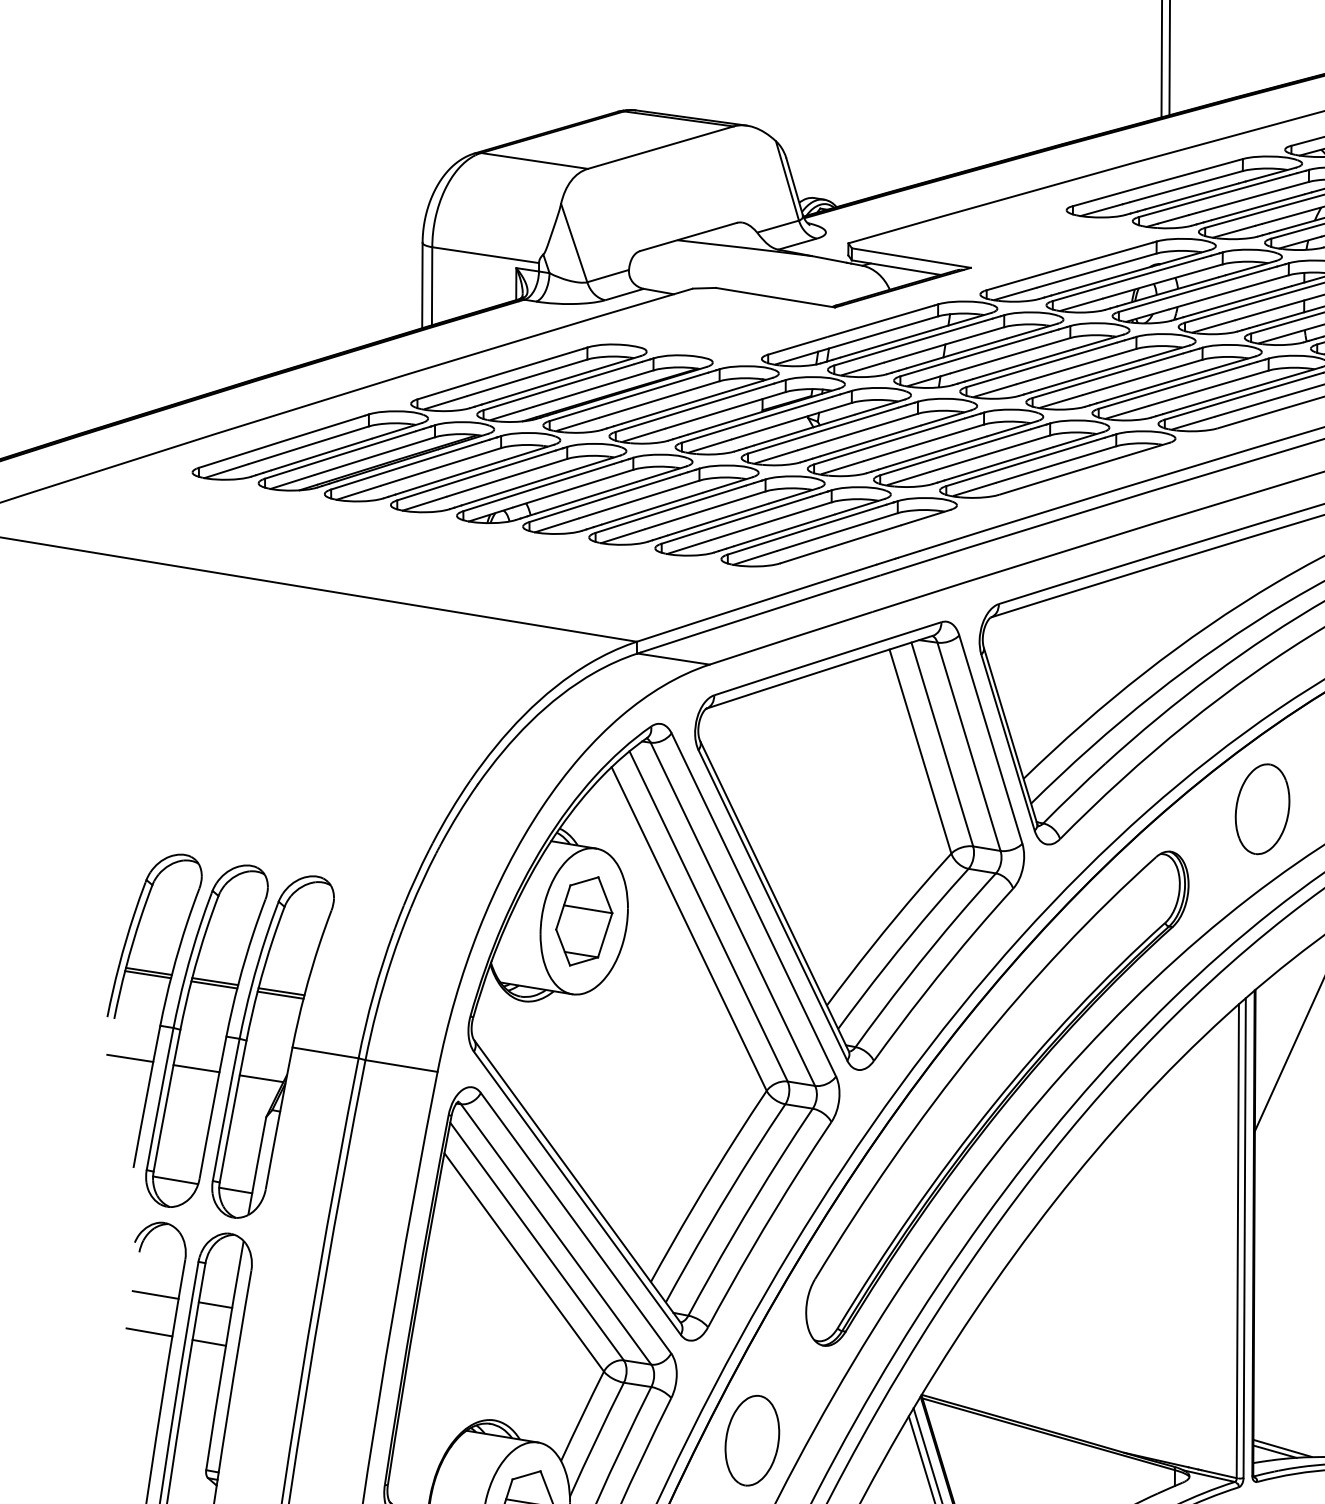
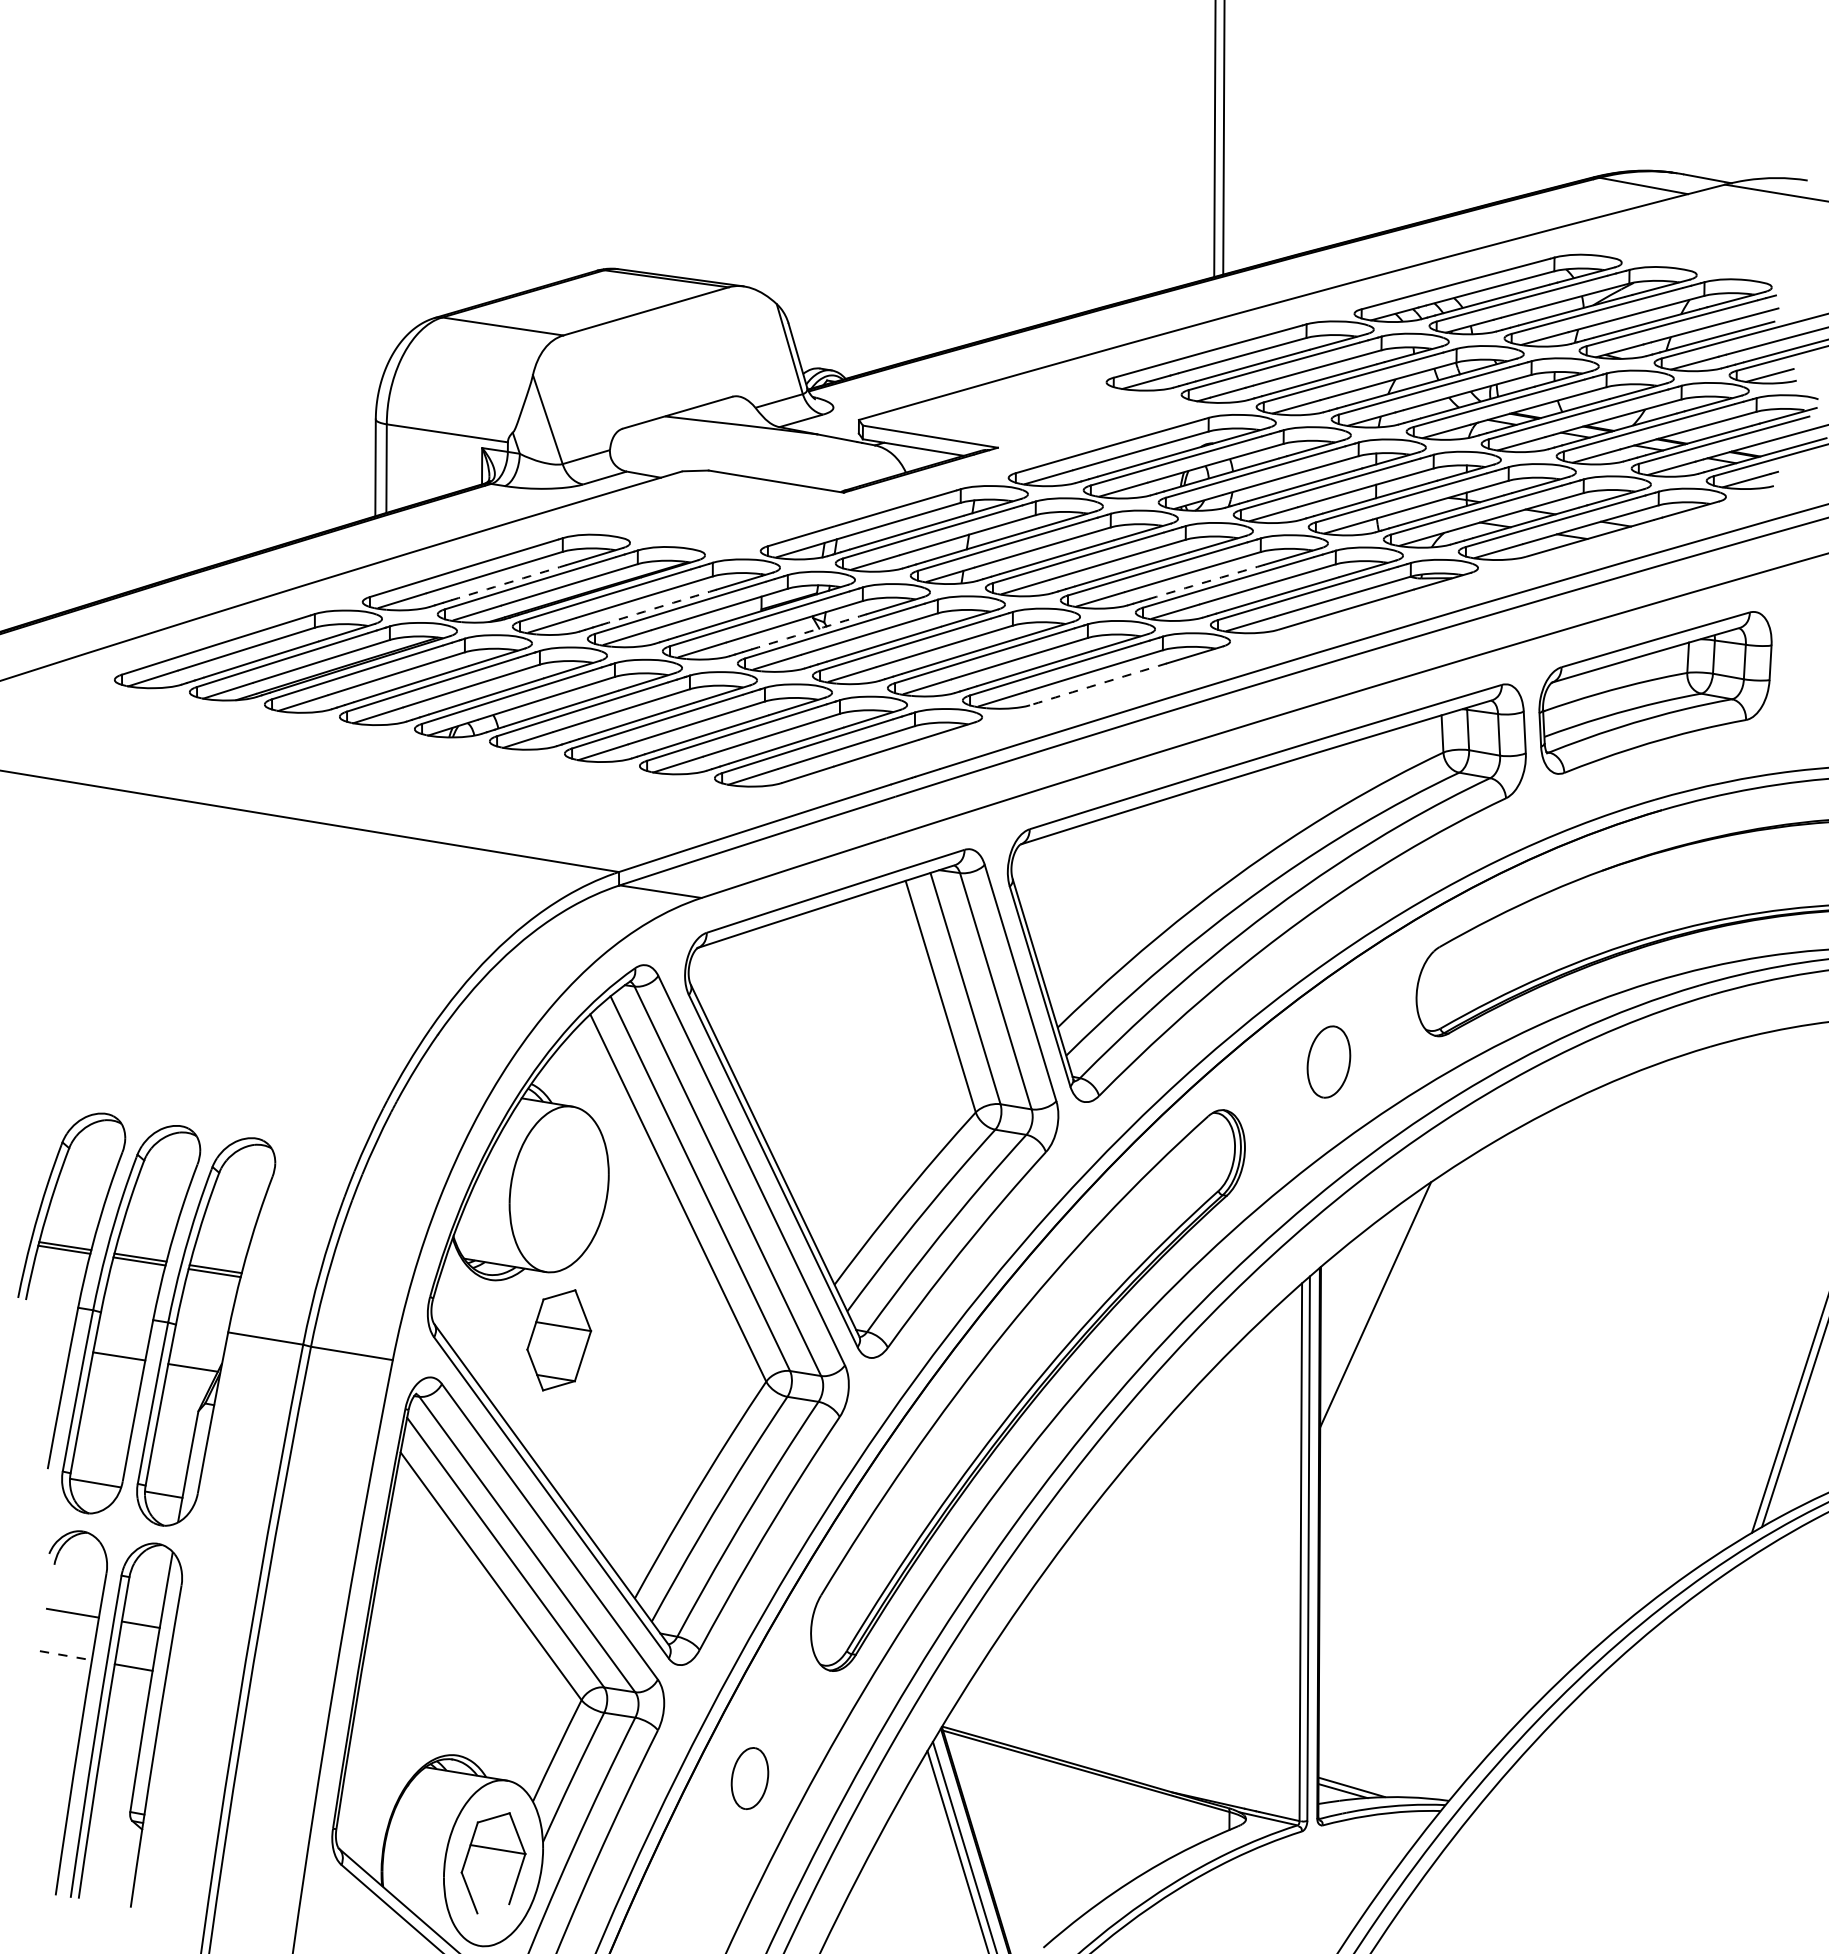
arc: (1154, 385) -> (1206, 581), solid -> dashed
arc: (540, 386) -> (509, 582), solid -> dashed
arc: (672, 408) -> (659, 607), solid -> dashed
arc: (804, 429) -> (809, 631), solid -> dashed
arc: (1059, 476) -> (1098, 684), solid -> dashed
part: (1262, 808) -> (1328, 1061), size x0.7
part: (584, 921) -> (559, 1340), moved
line: (130, 1058) -> (44, 1344), removed
line: (150, 1332) -> (66, 1655), solid -> dashed
part: (751, 1440) -> (749, 1778), size x0.6

